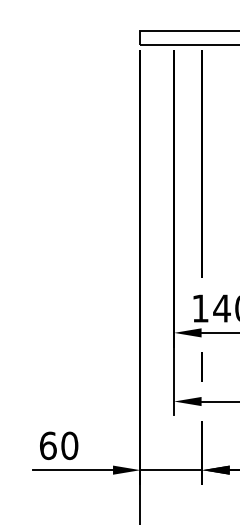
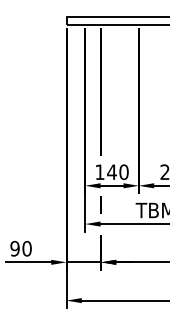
text: (47, 445) -> (14, 248), 60 -> 90

